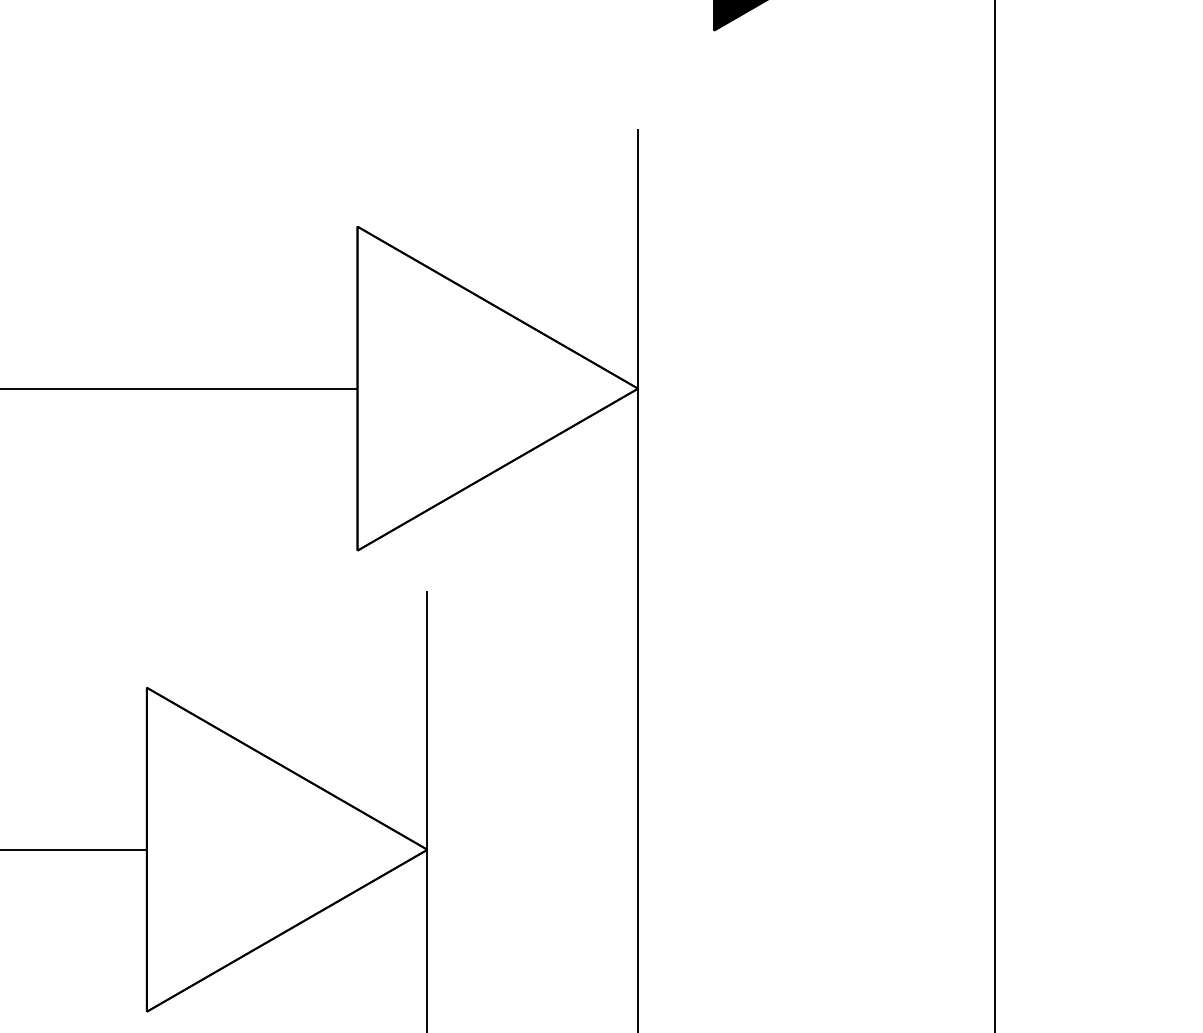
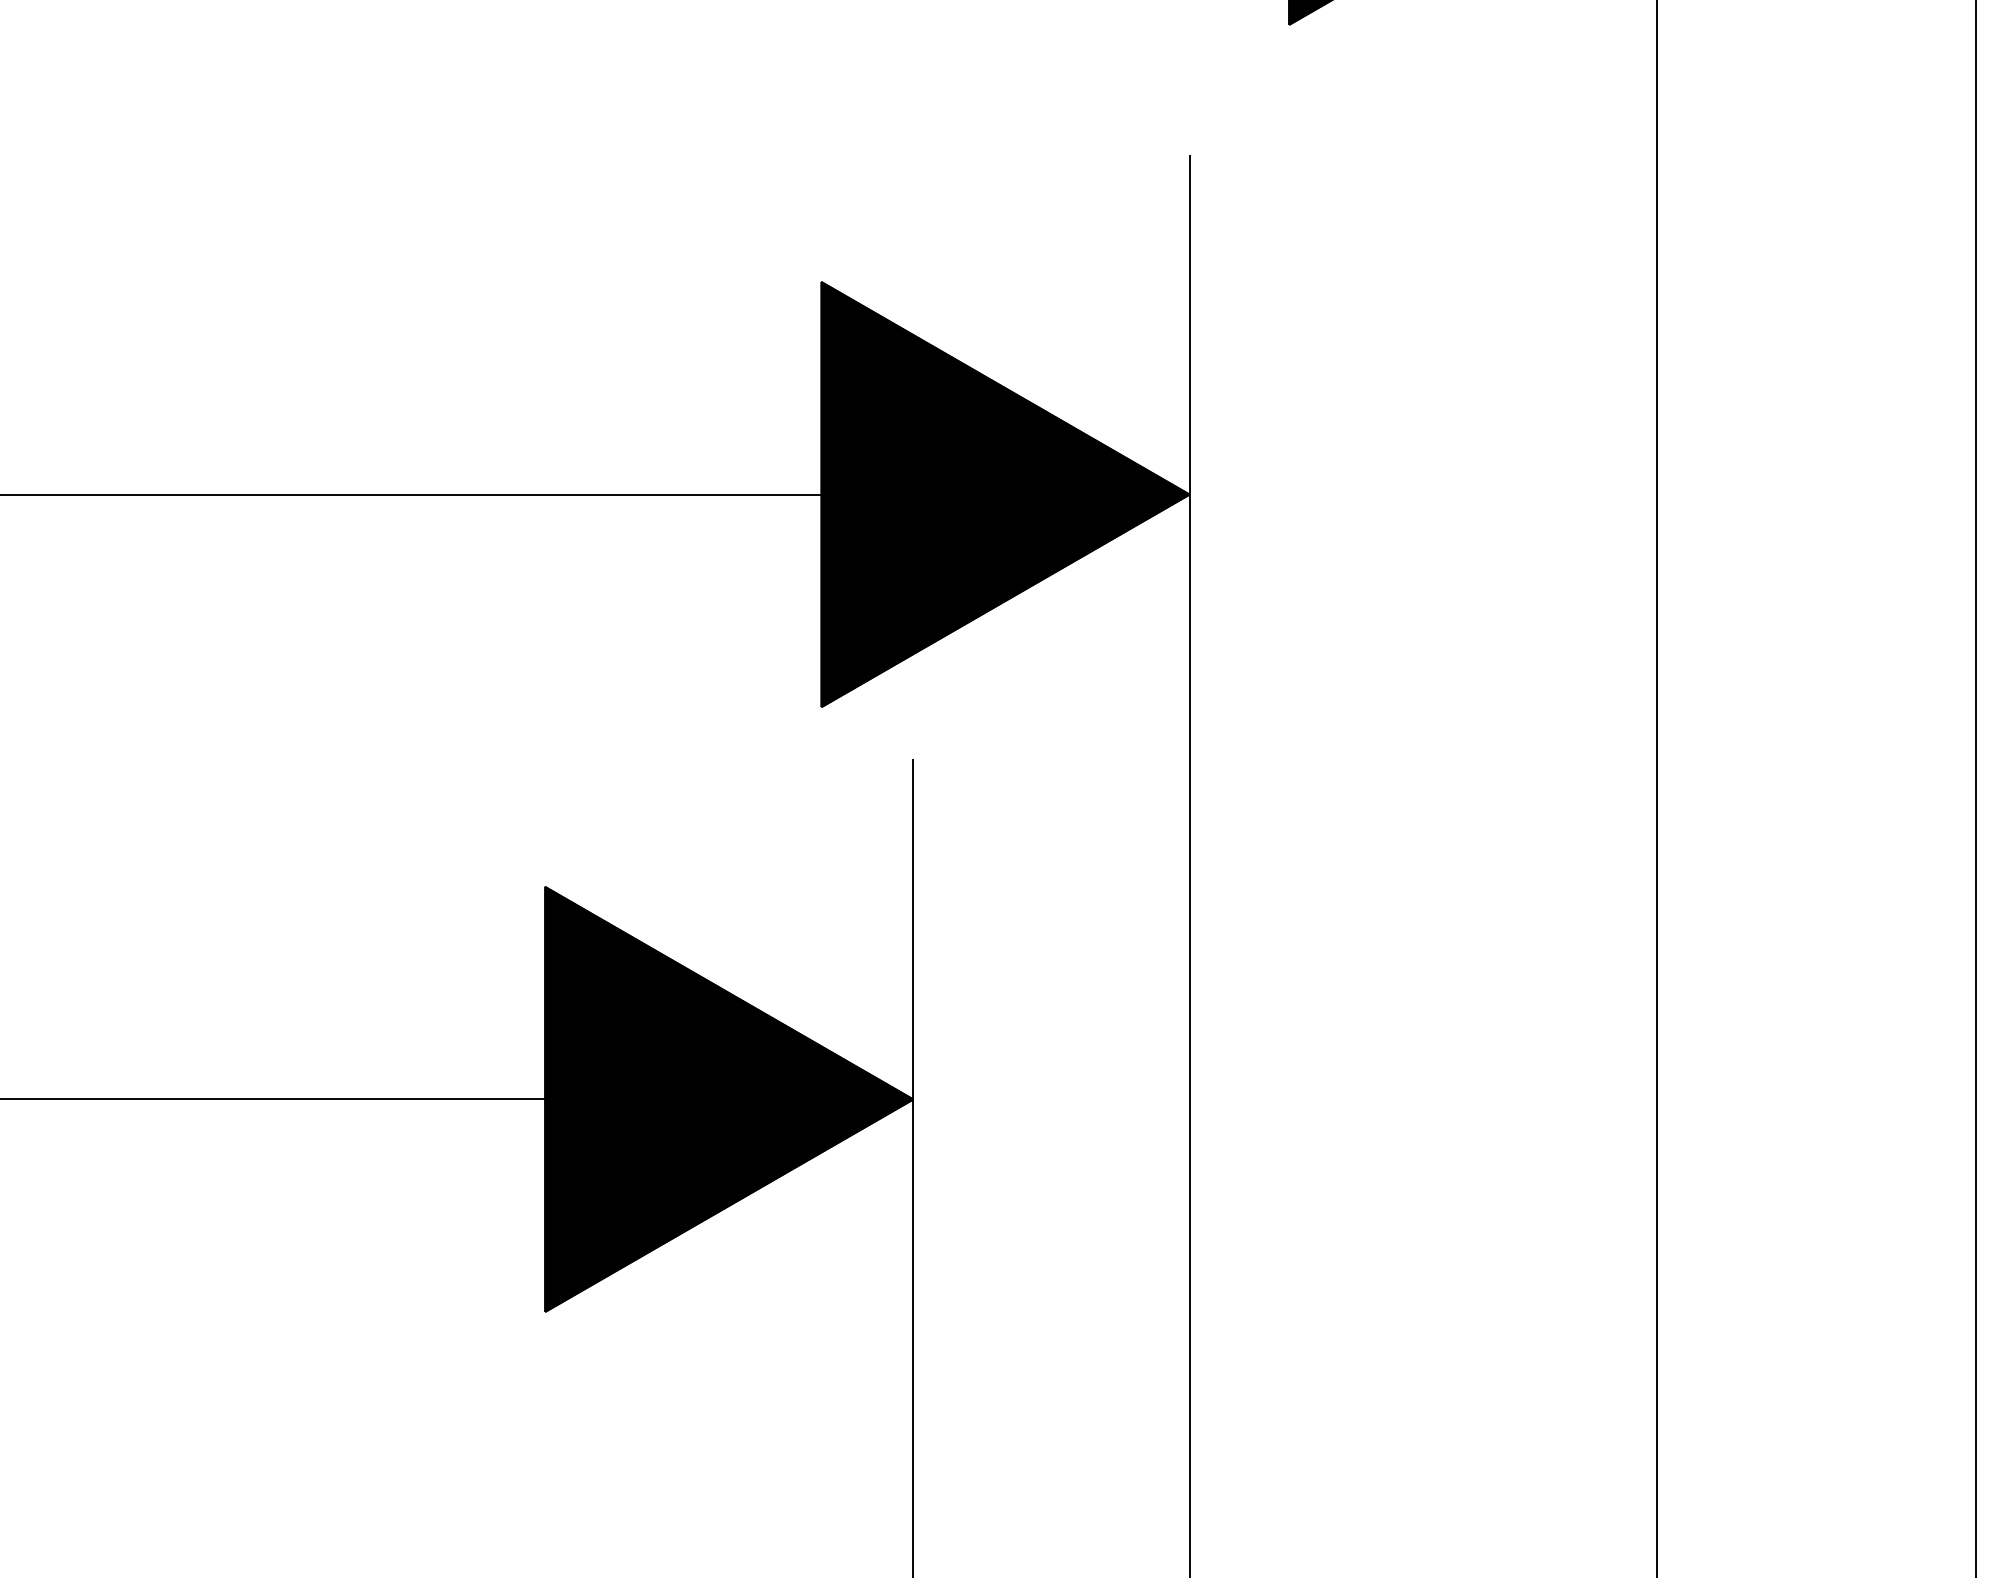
fill: (497, 388) -> (1005, 494), added
fill: (287, 849) -> (729, 1098), added

